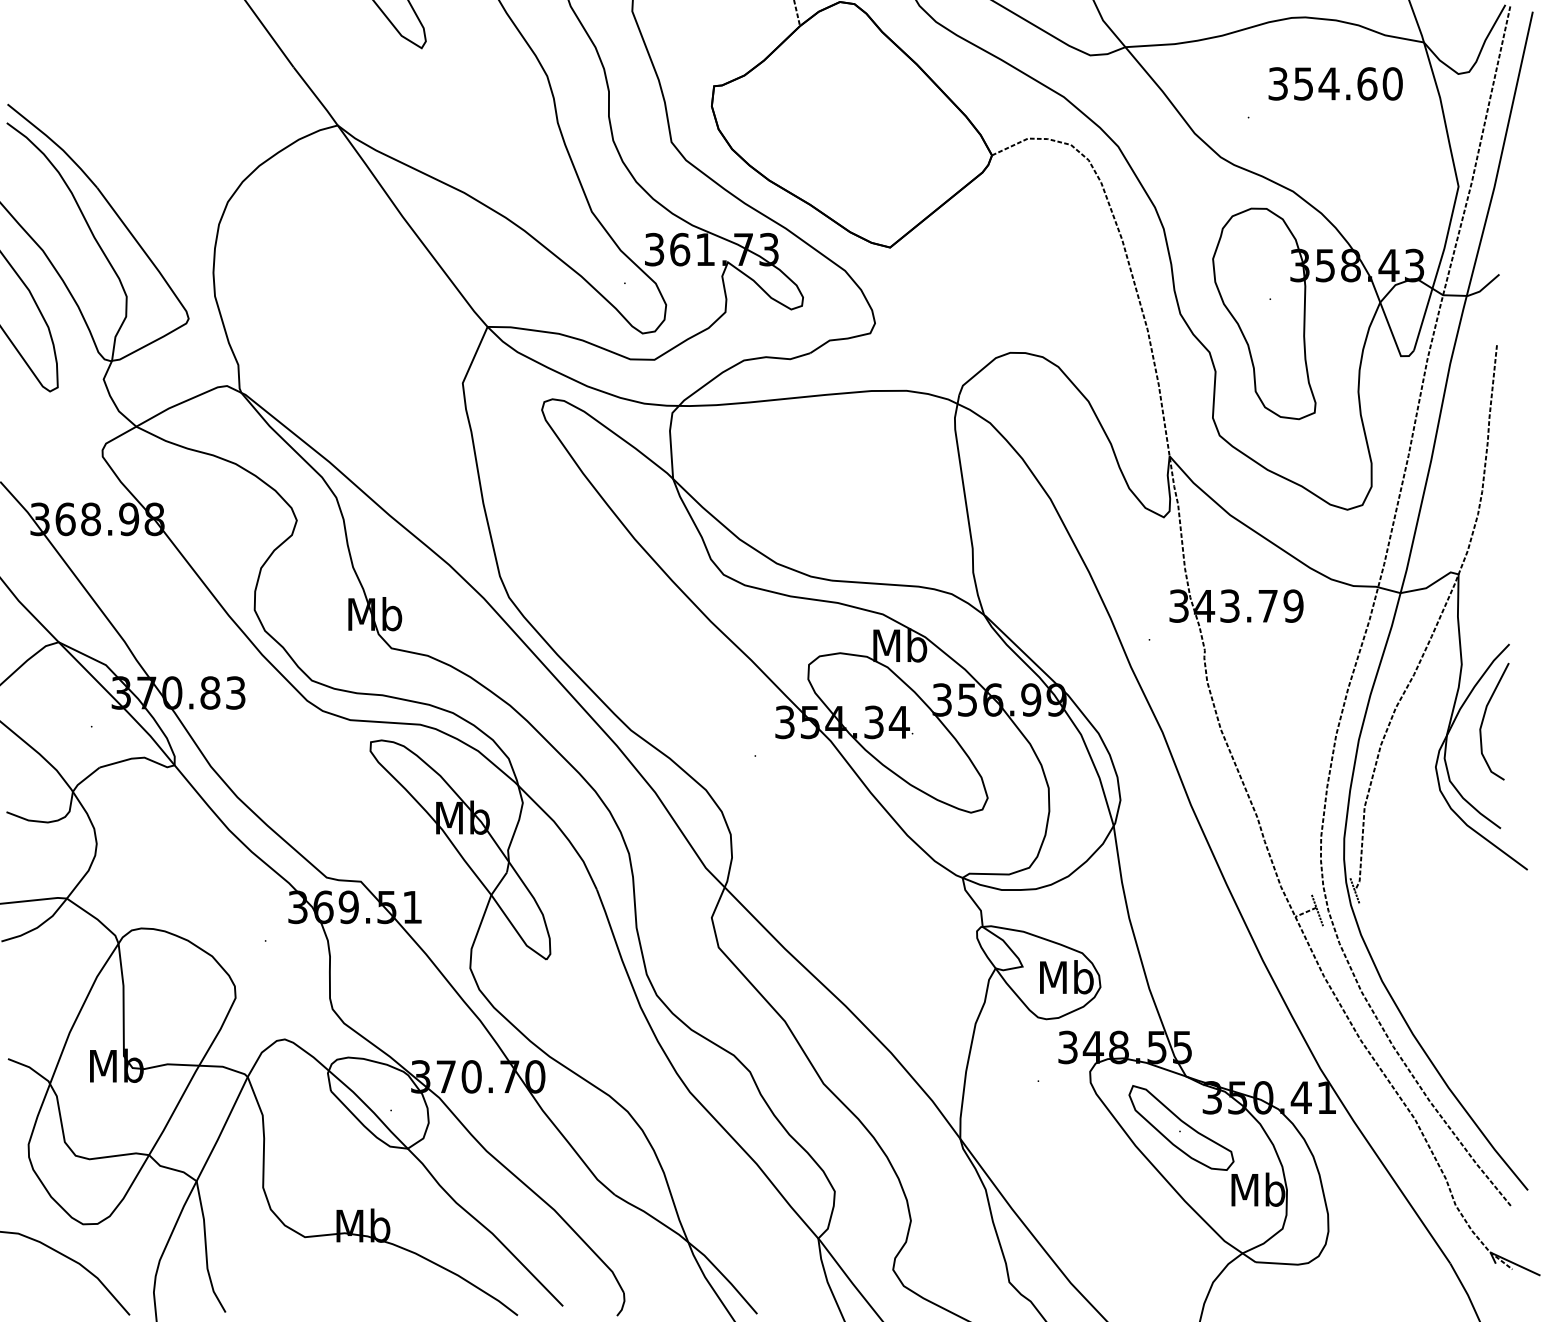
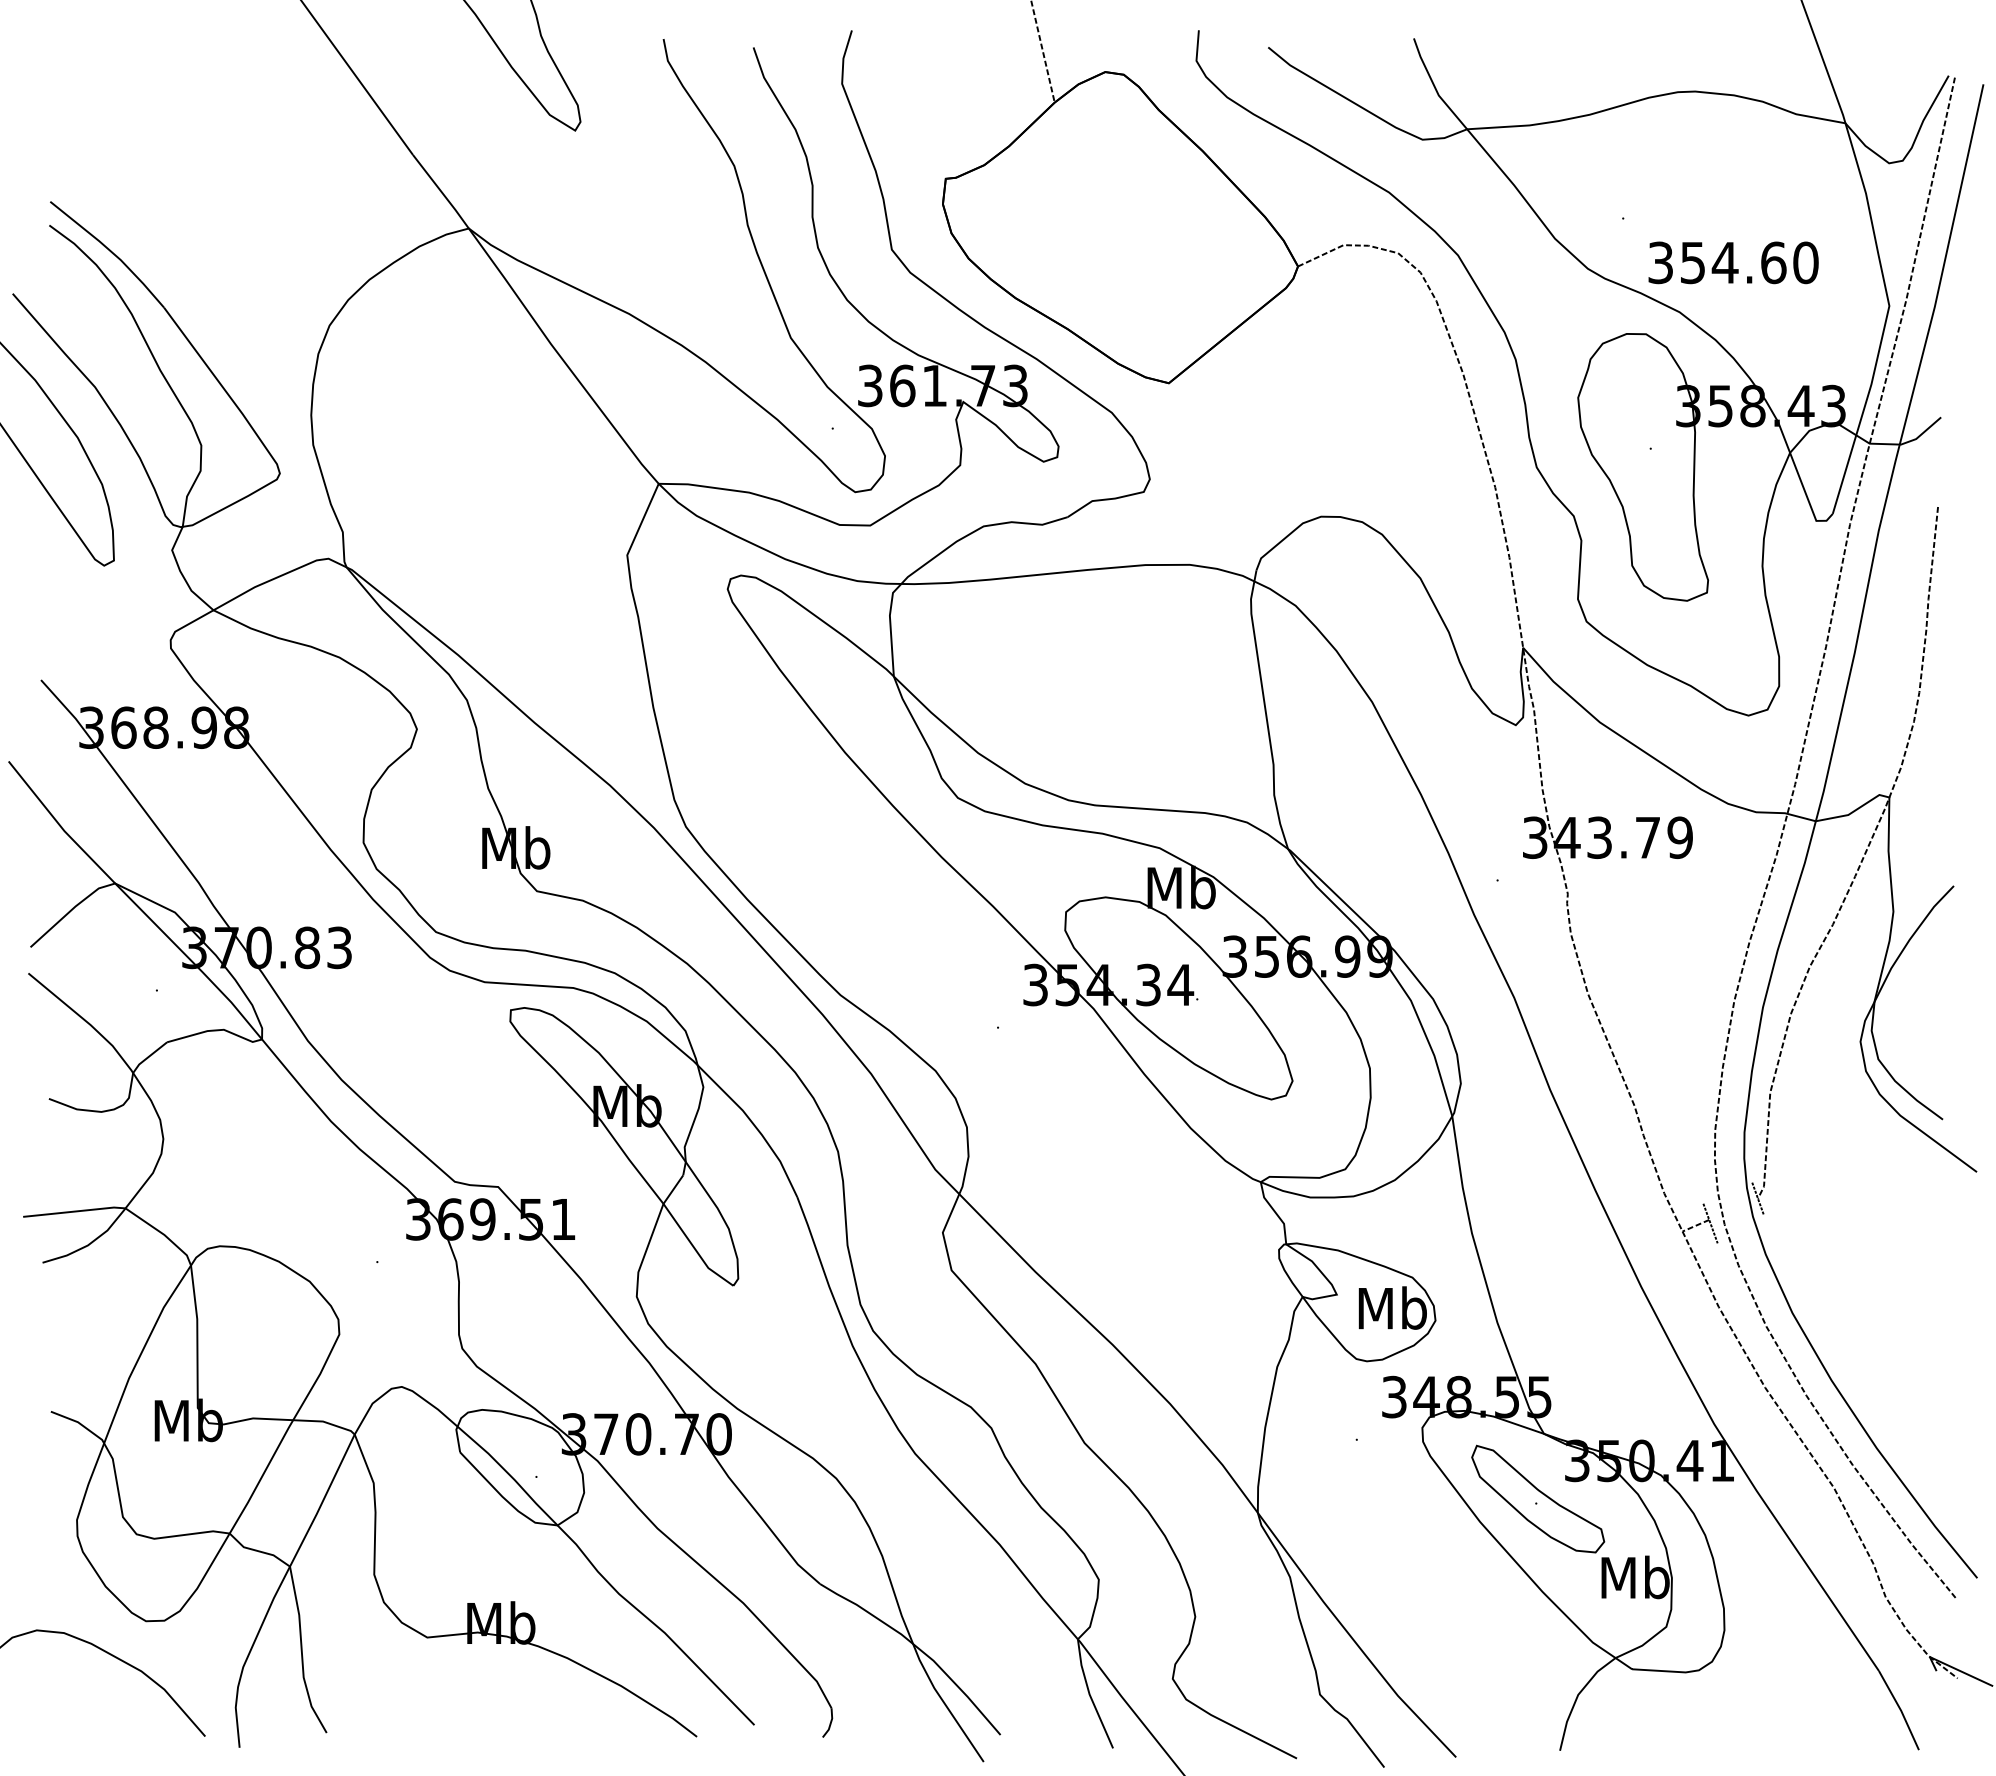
text: (1335, 83) -> (1733, 262), moved
curve: (1484, 717) -> (1922, 978), removed

